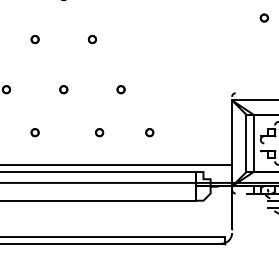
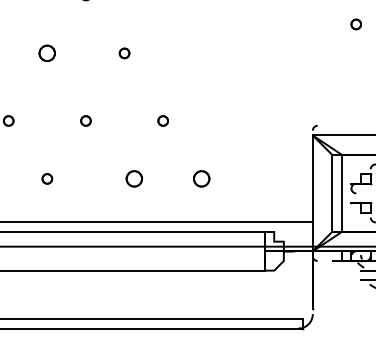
part: (35, 39) -> (47, 53), size x1.6
part: (99, 132) -> (133, 178), size x1.6
part: (149, 132) -> (201, 178), size x1.6

